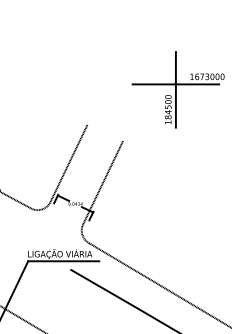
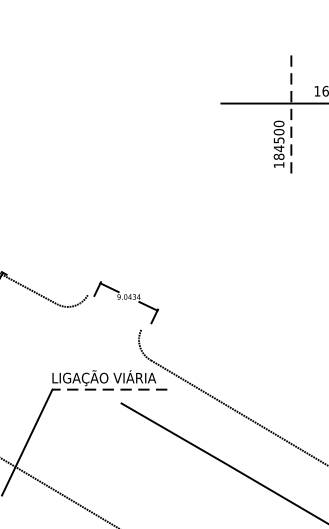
line: (175, 89) -> (290, 111), solid -> dashed
line: (68, 163) -> (117, 231), removed
line: (103, 182) -> (174, 262), removed
line: (63, 261) -> (109, 389), solid -> dashed

